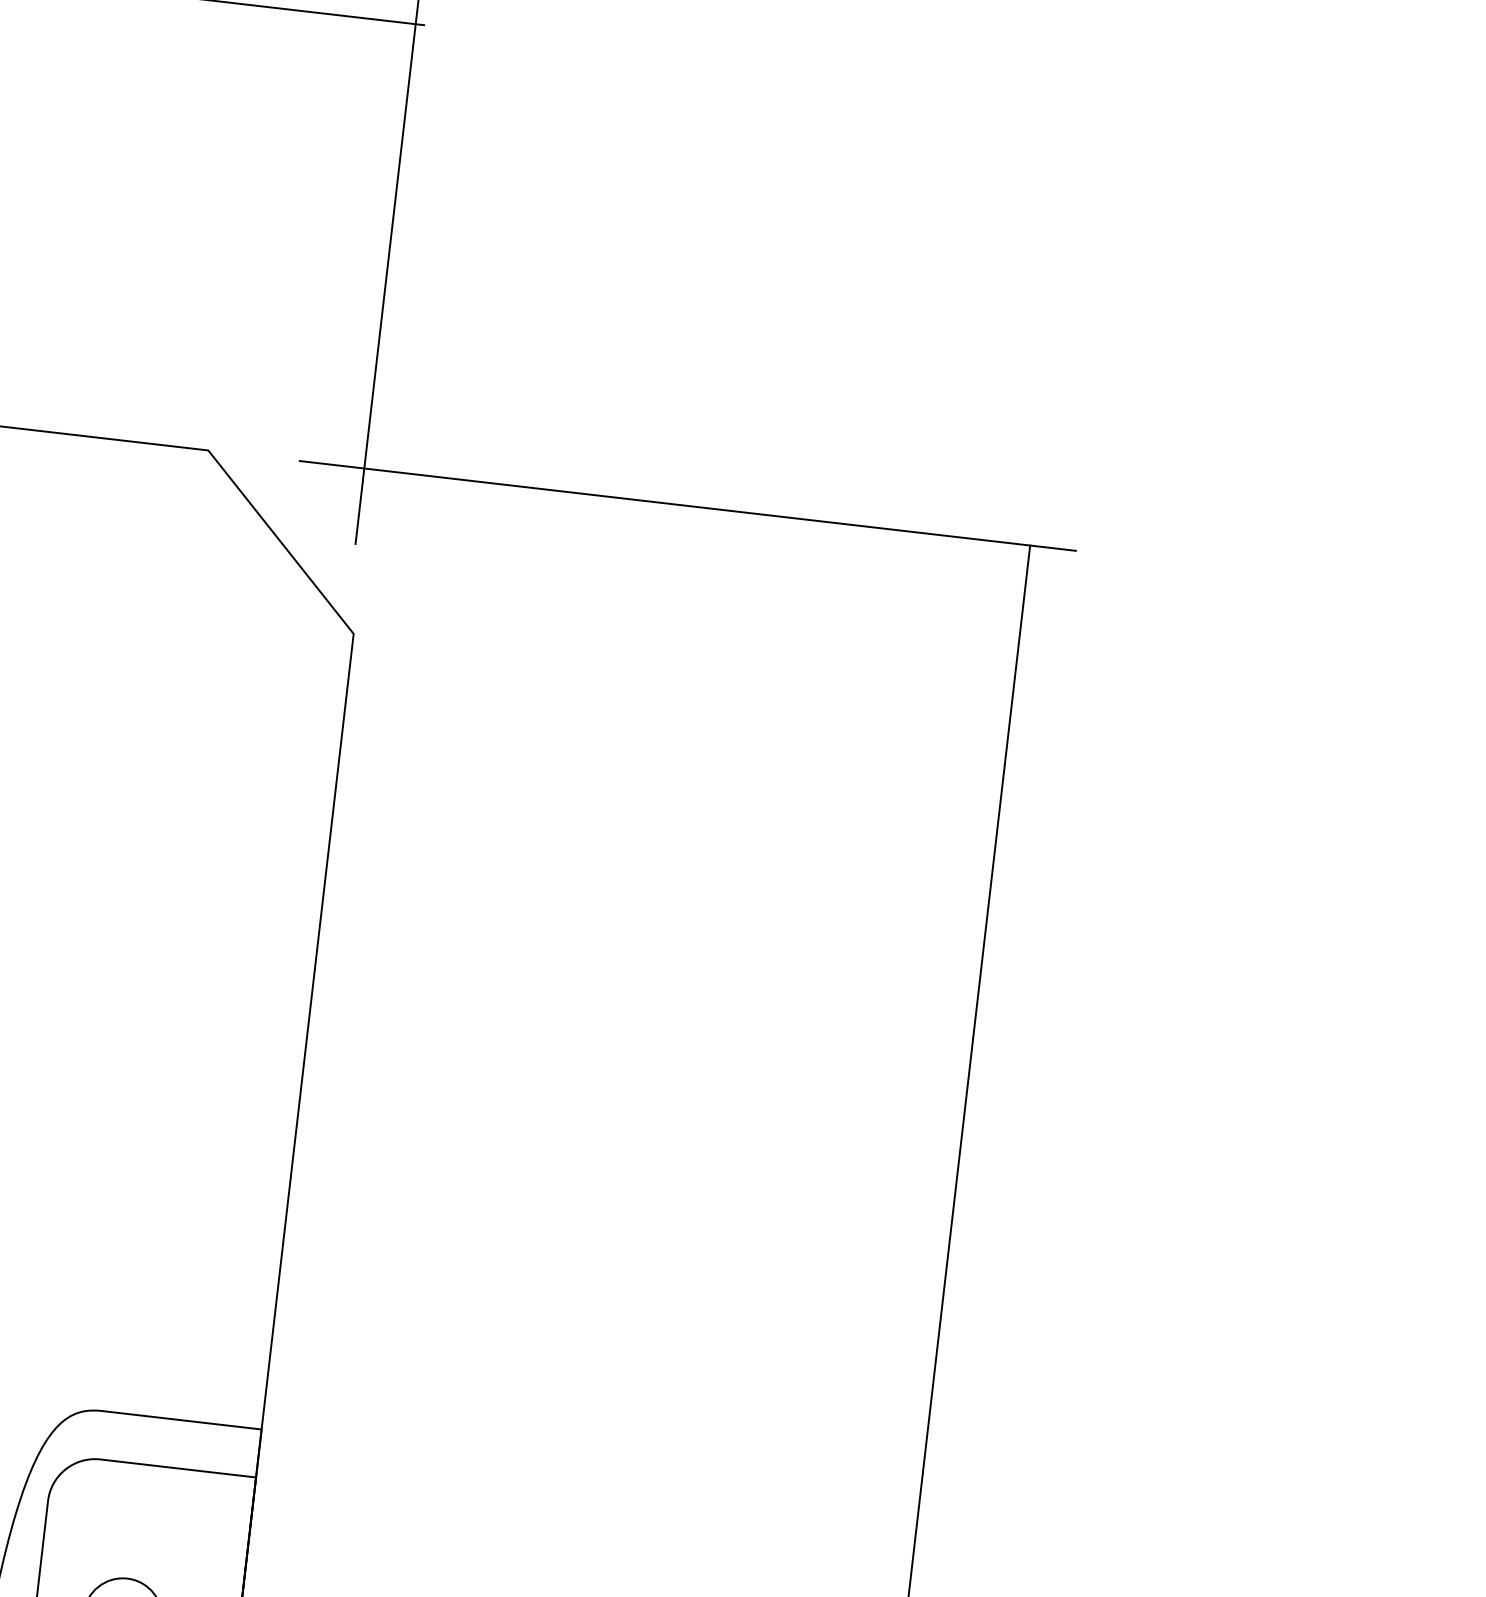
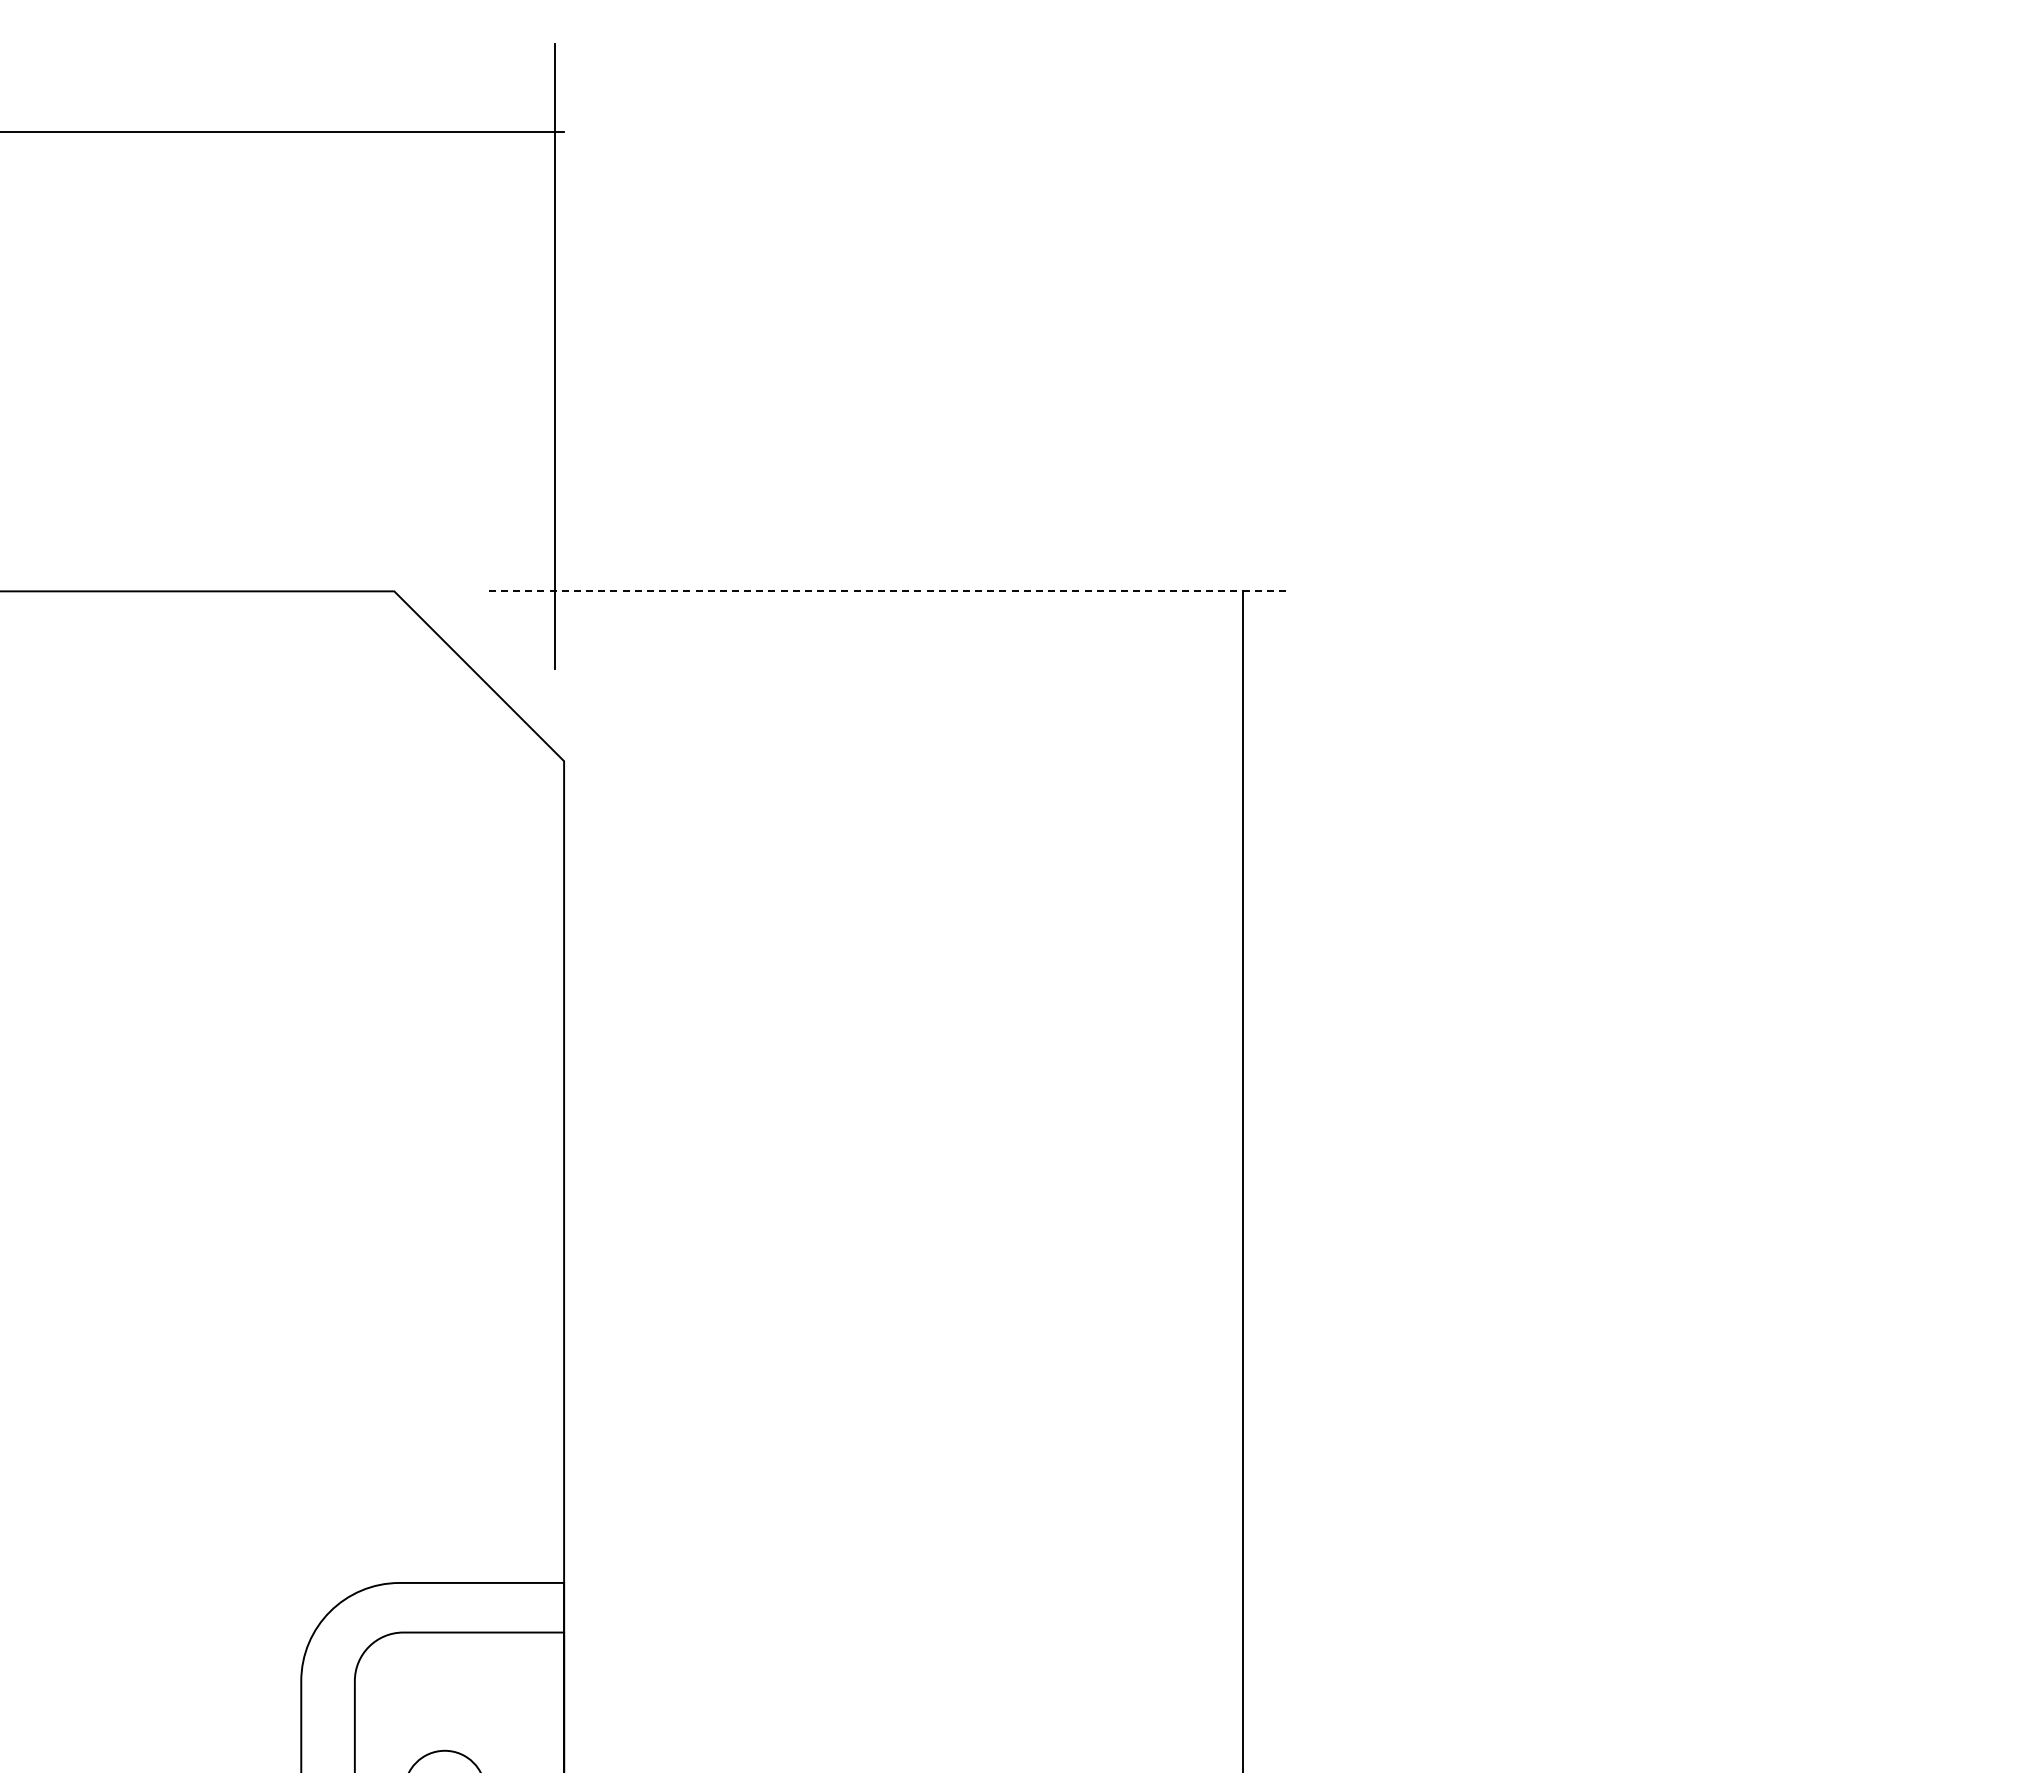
line: (687, 506) -> (889, 591), solid -> dashed

